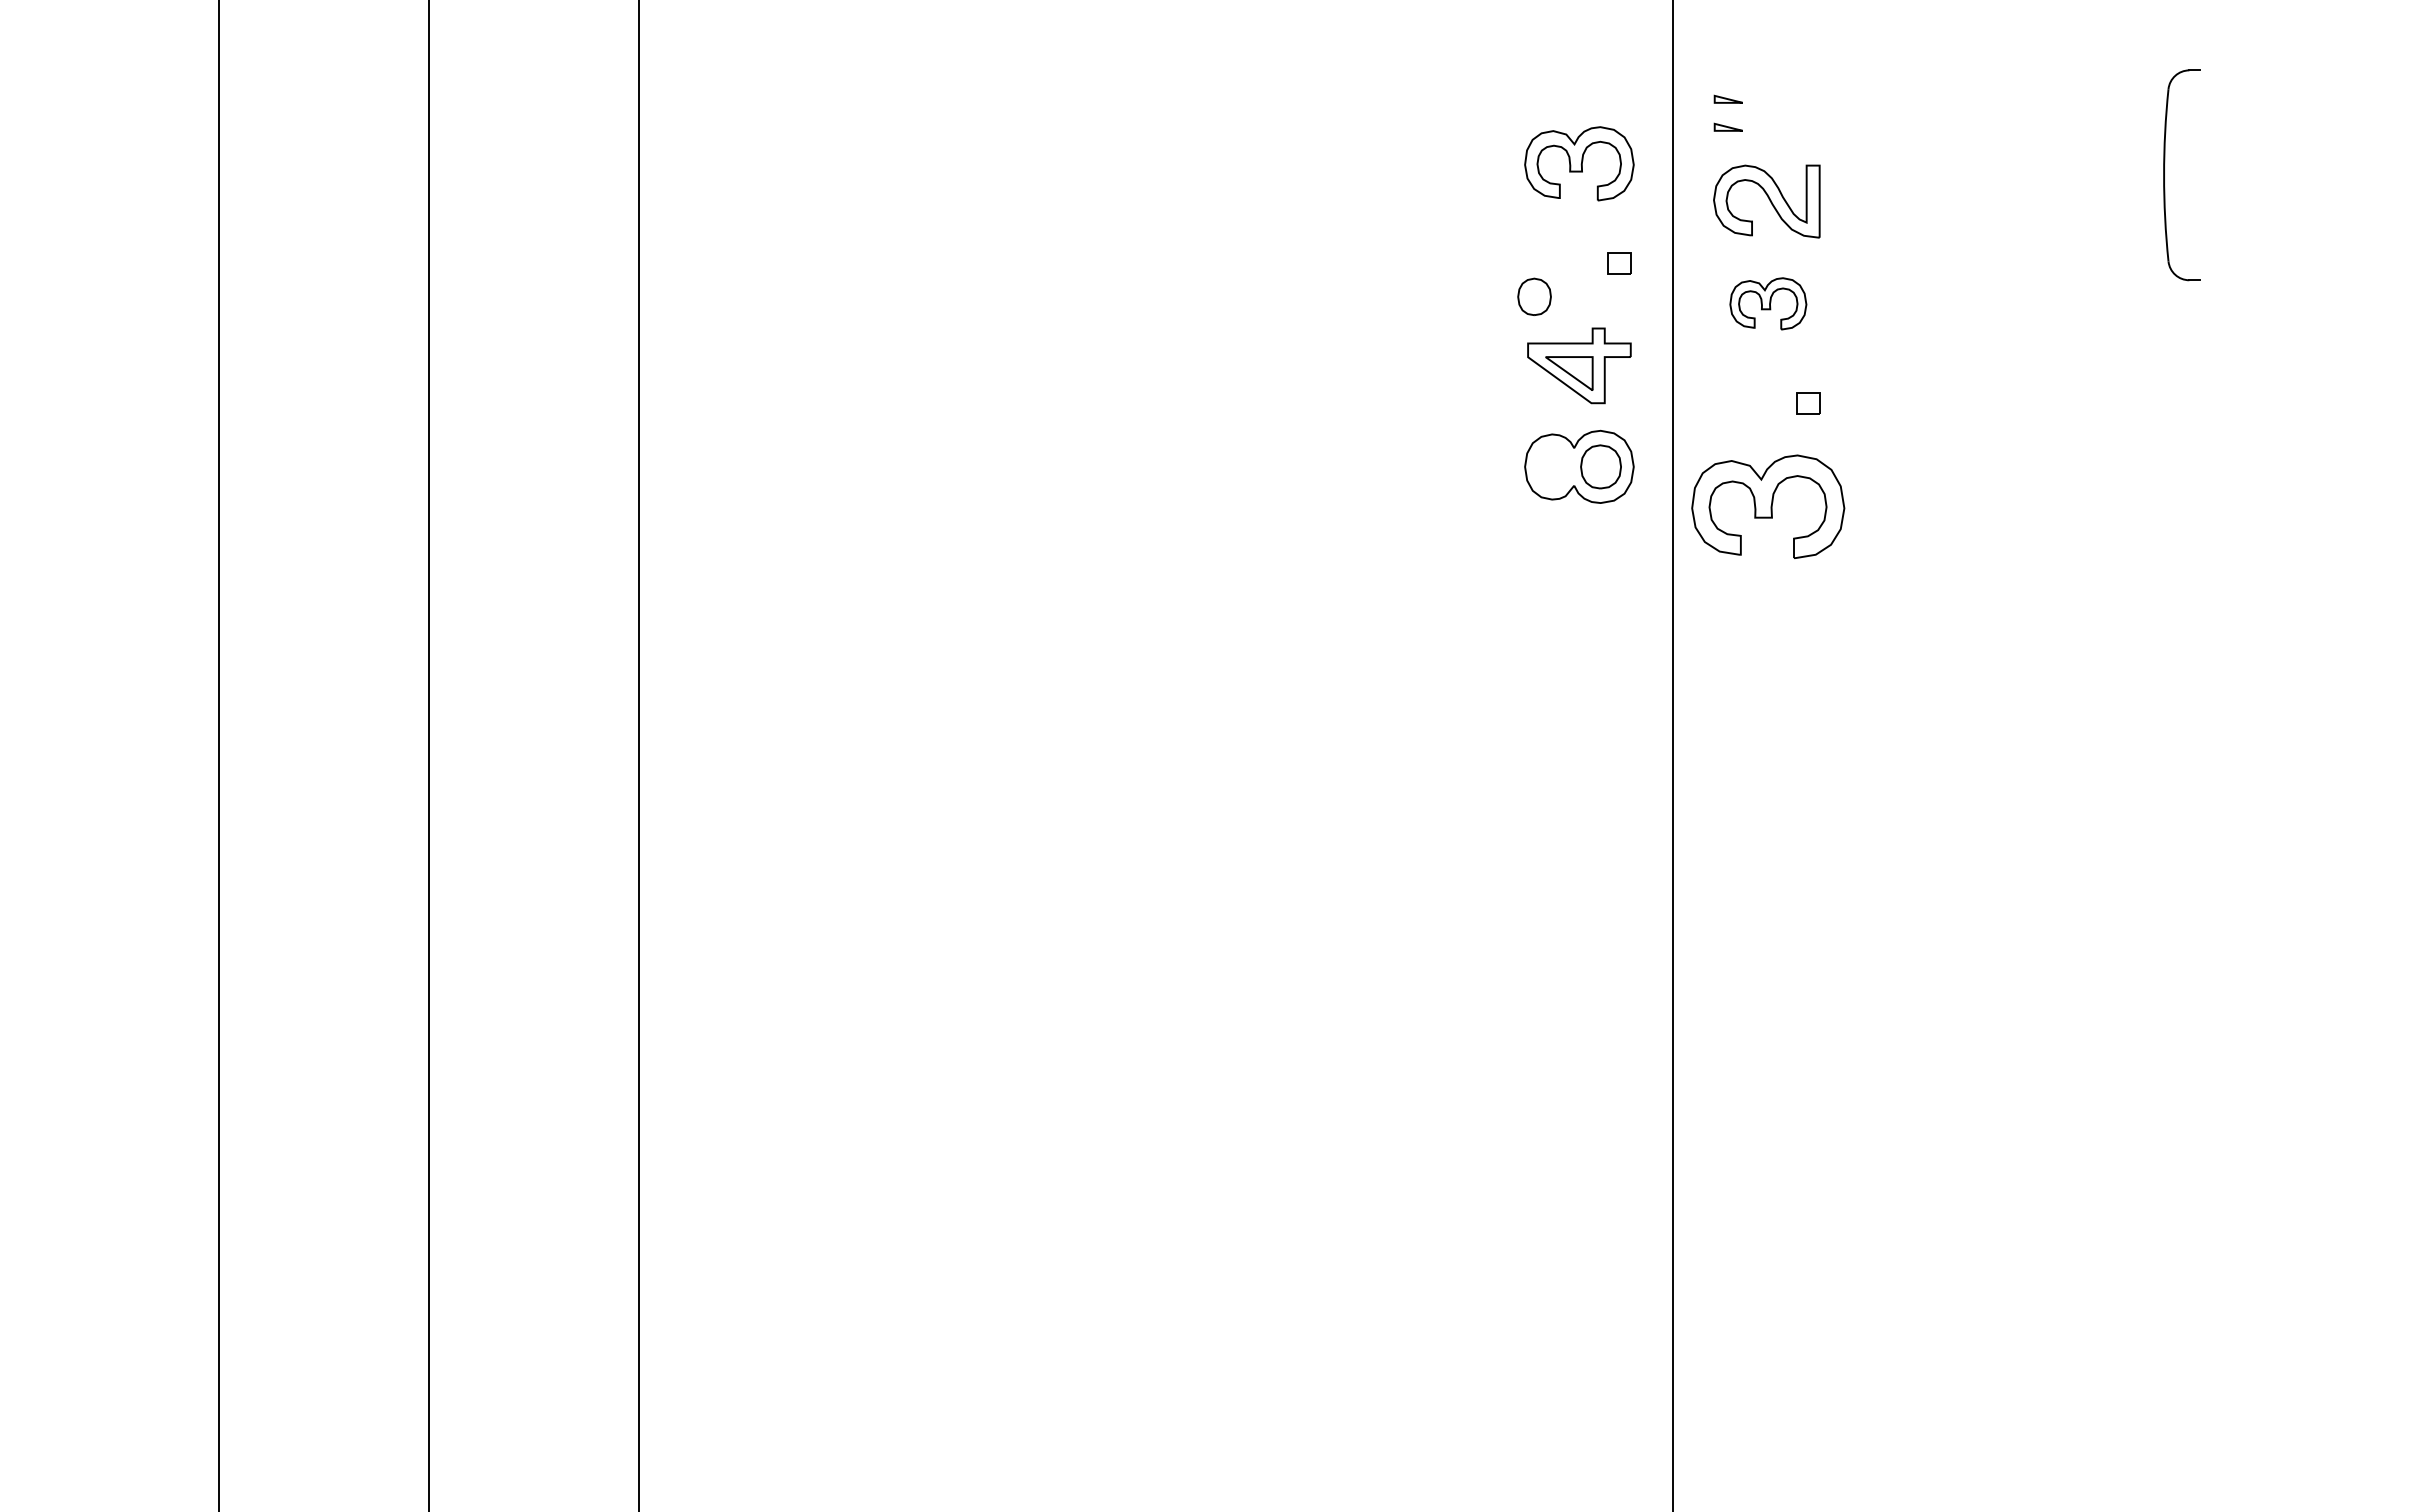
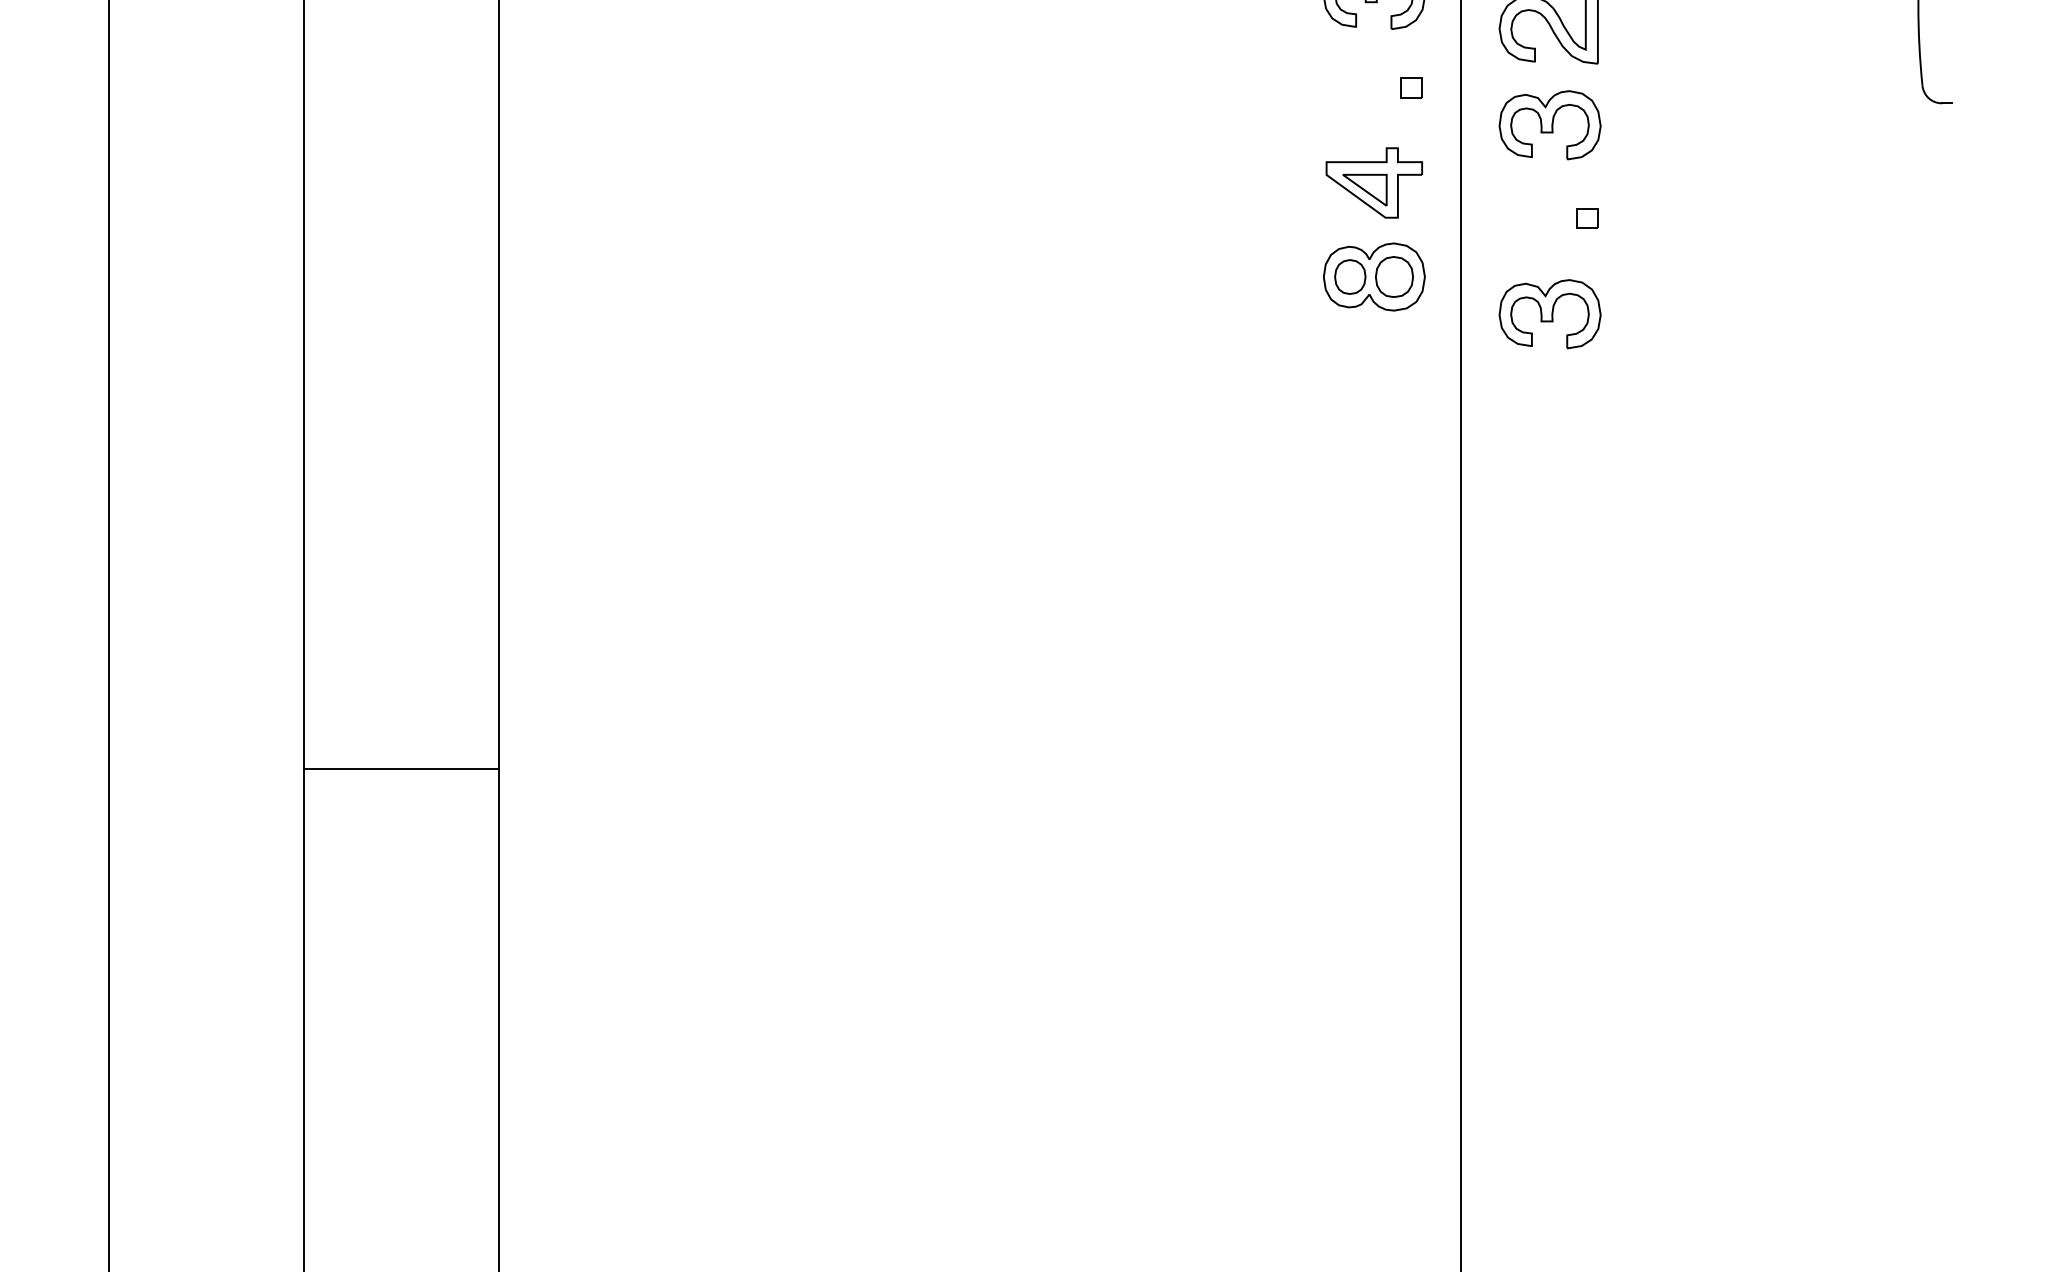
part: (1534, 296) -> (1350, 276), moved
part: (1768, 303) -> (1550, 124), size x1.43
part: (1768, 506) -> (1550, 313), size x0.71
line: (534, 995) -> (402, 768), added

